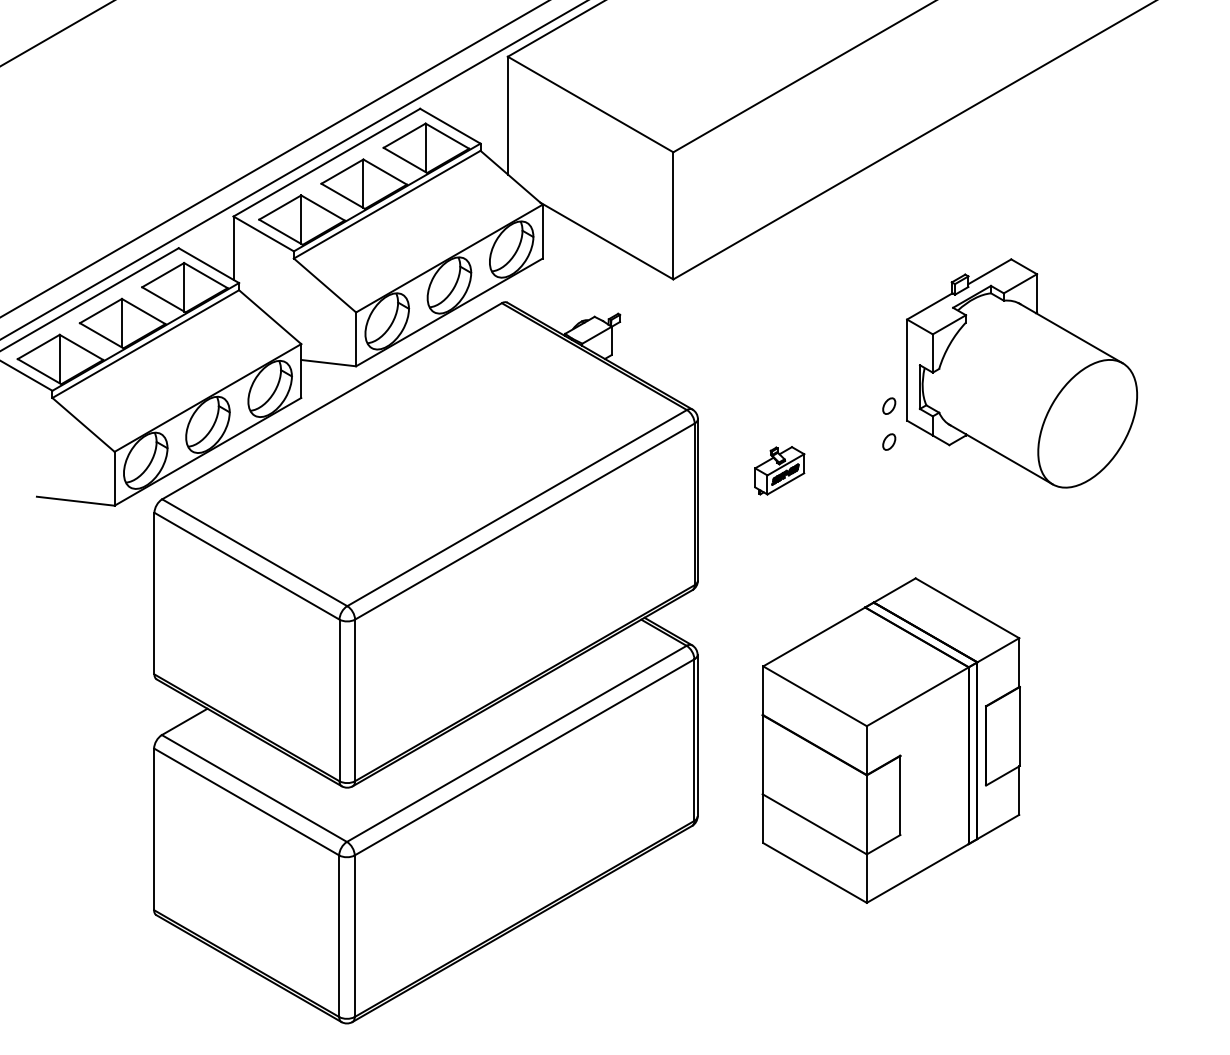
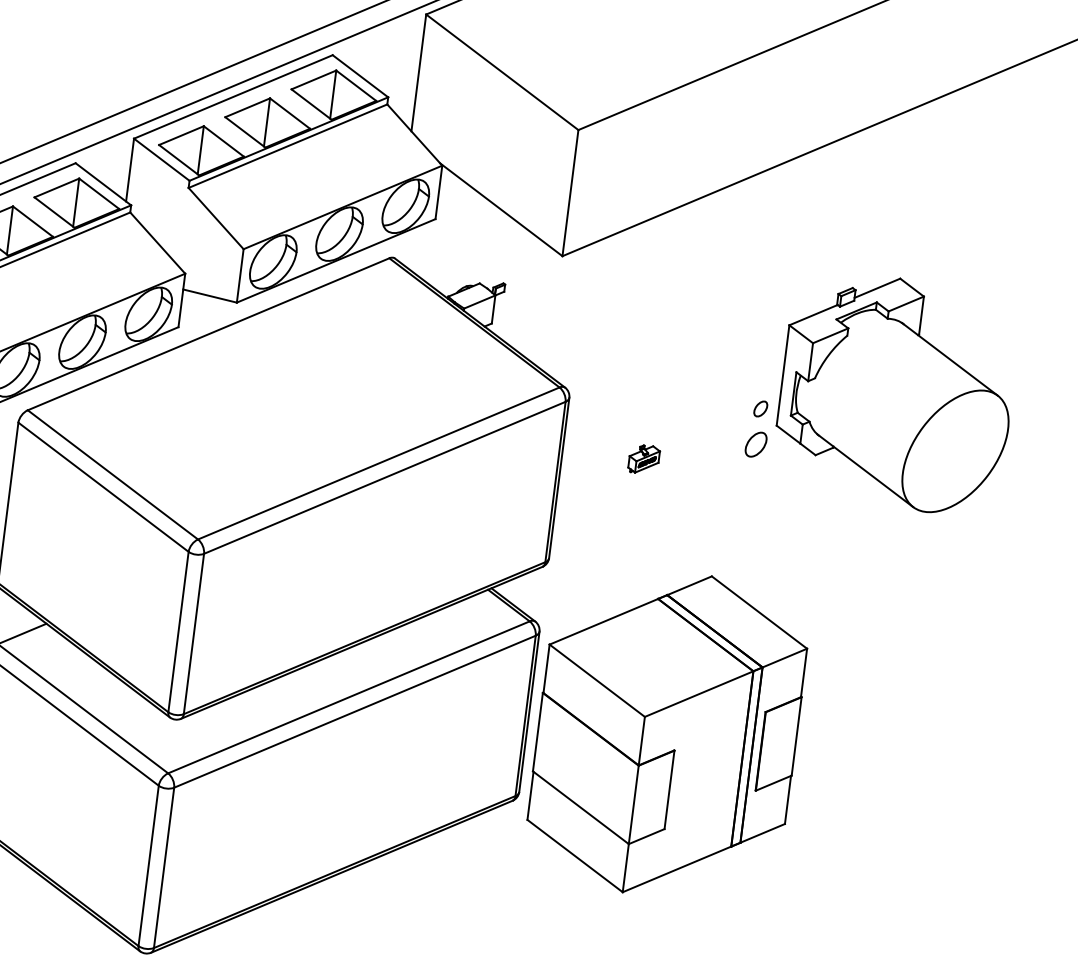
part: (889, 441) -> (756, 444), size x1.6
part: (779, 470) -> (643, 459), size x0.6
part: (890, 740) -> (666, 734), moved

